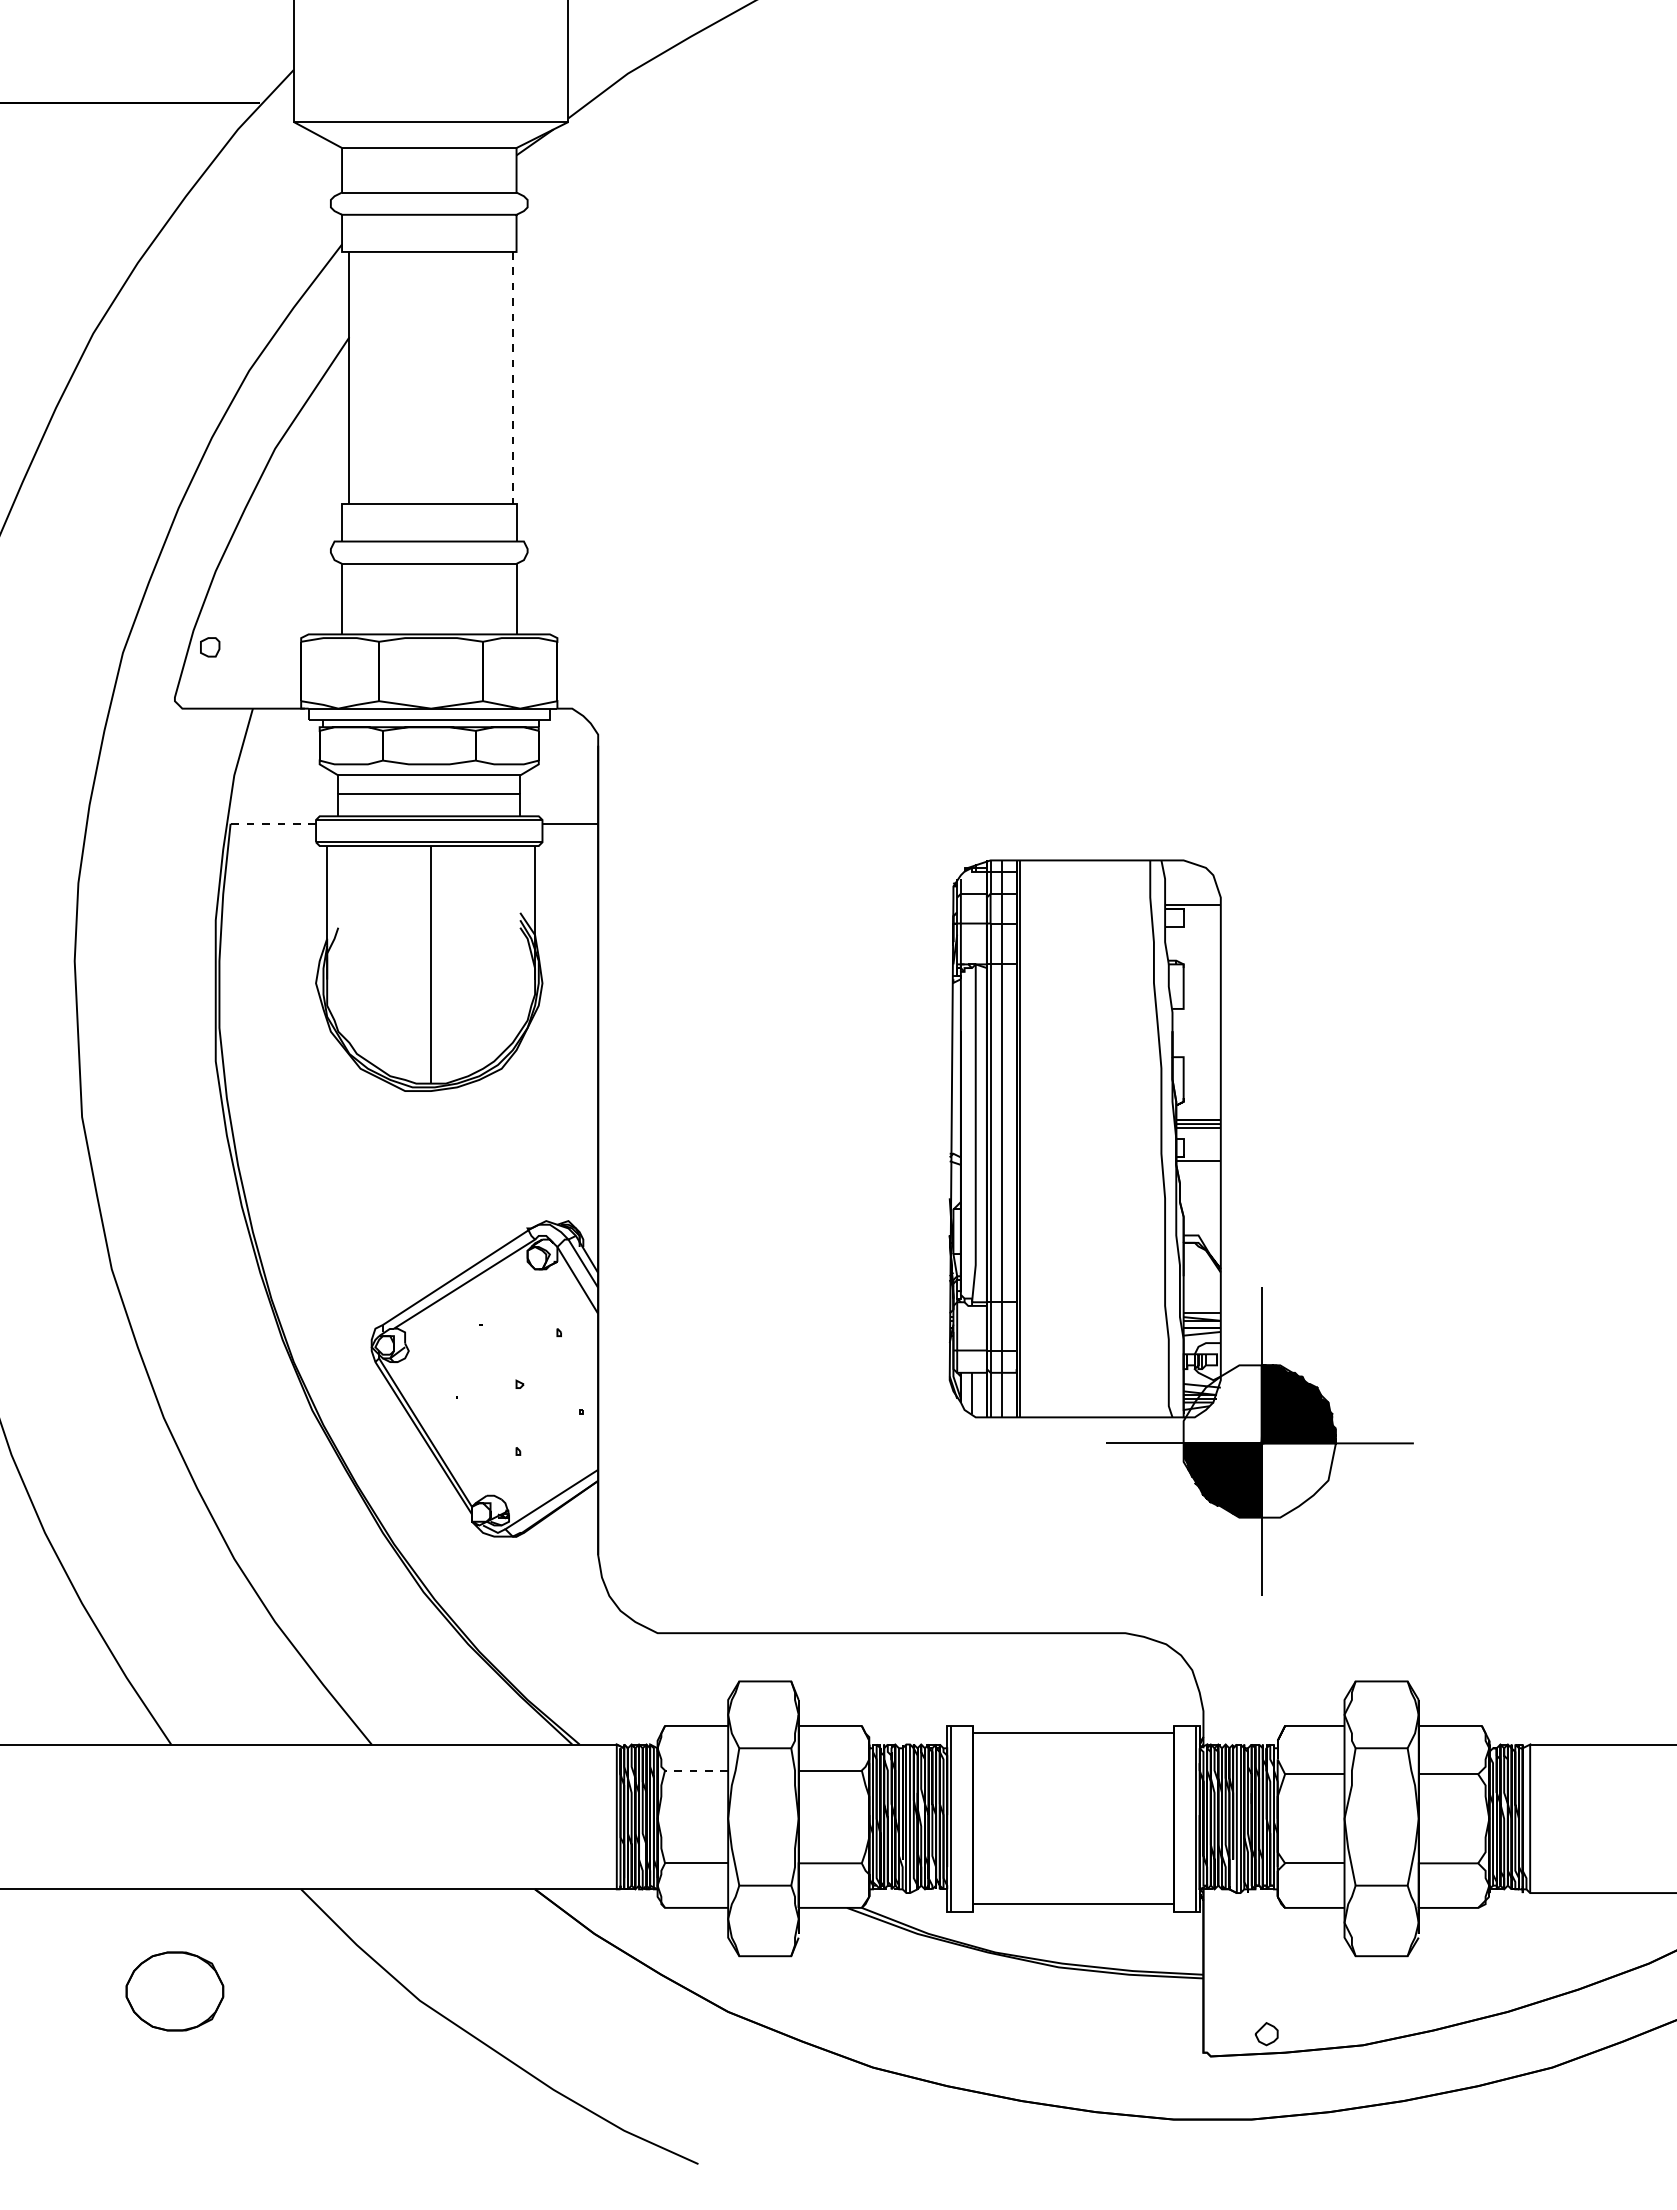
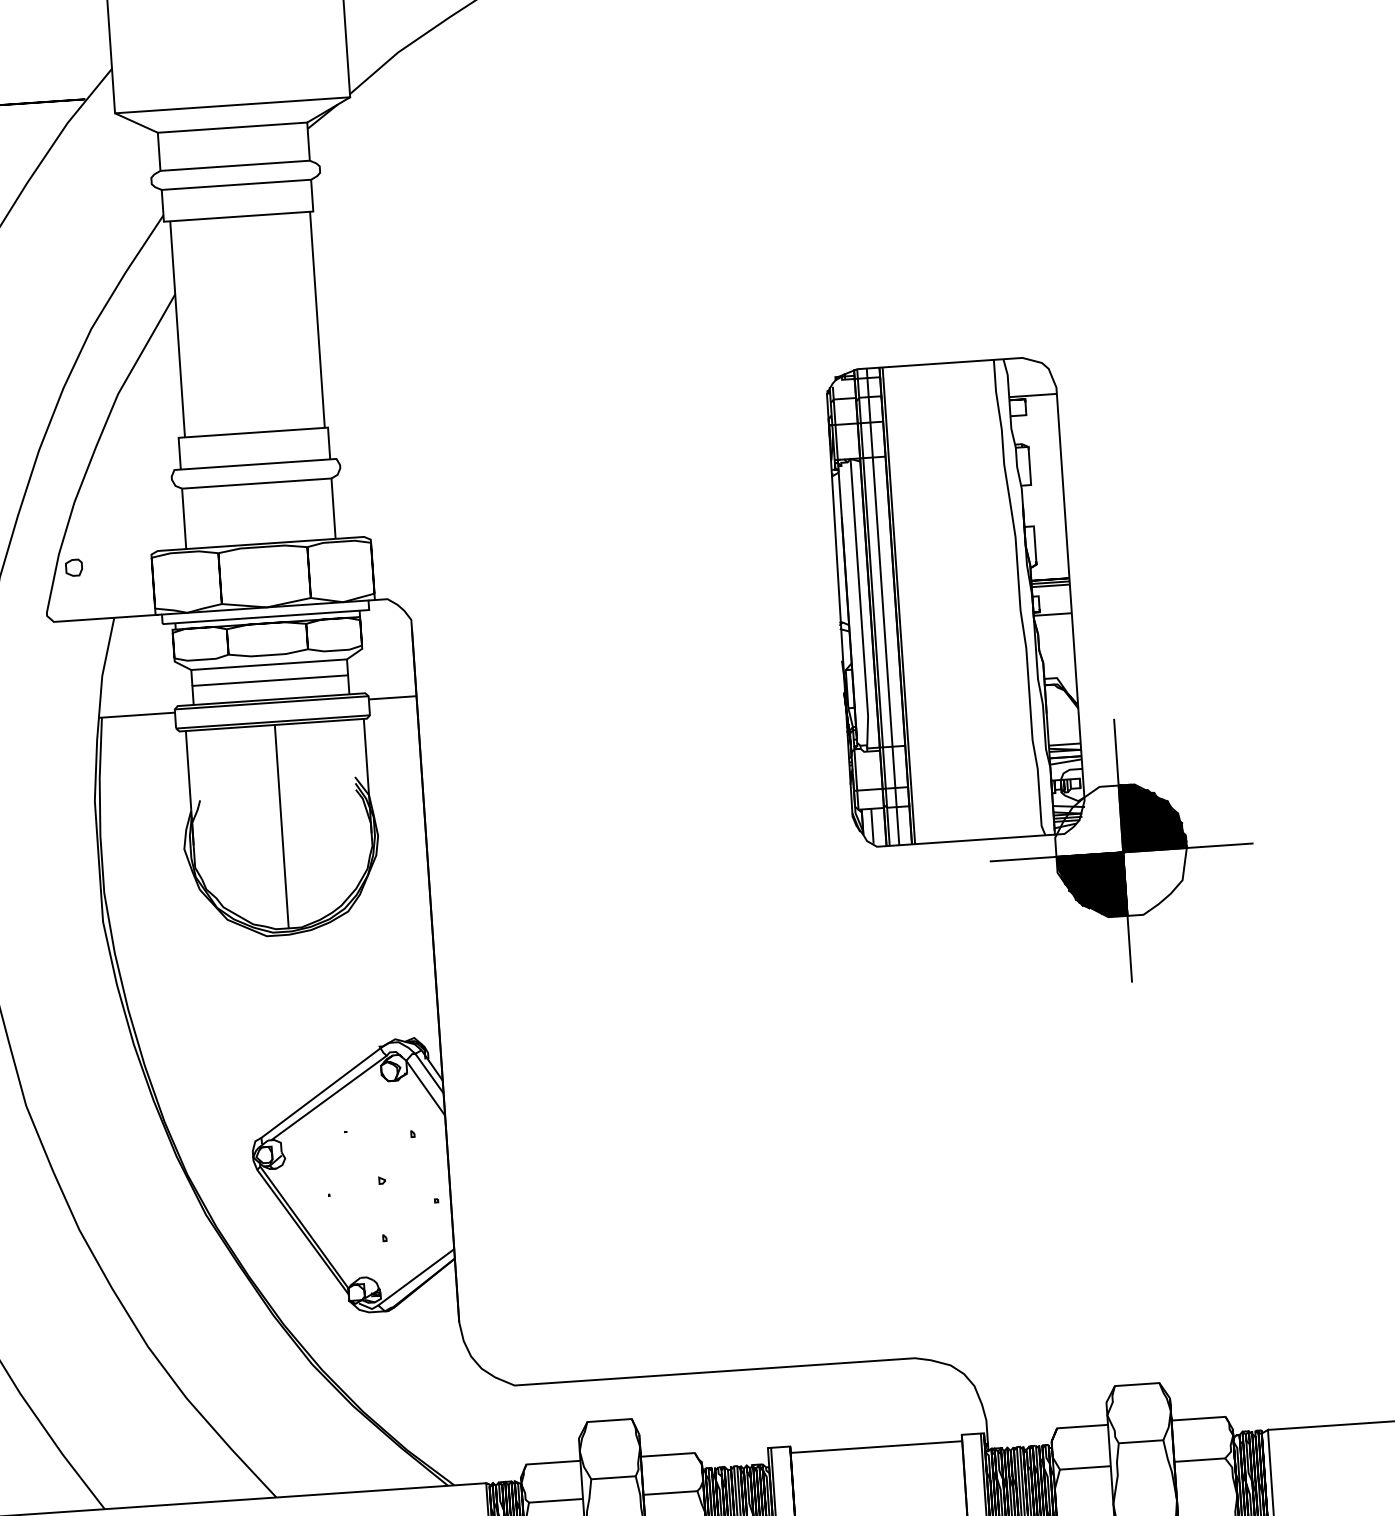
line: (512, 378) -> (317, 320), dashed -> solid
line: (271, 823) -> (136, 715), dashed -> solid
part: (1180, 1227) -> (1041, 672), moved
line: (696, 1770) -> (555, 1500), dashed -> solid

